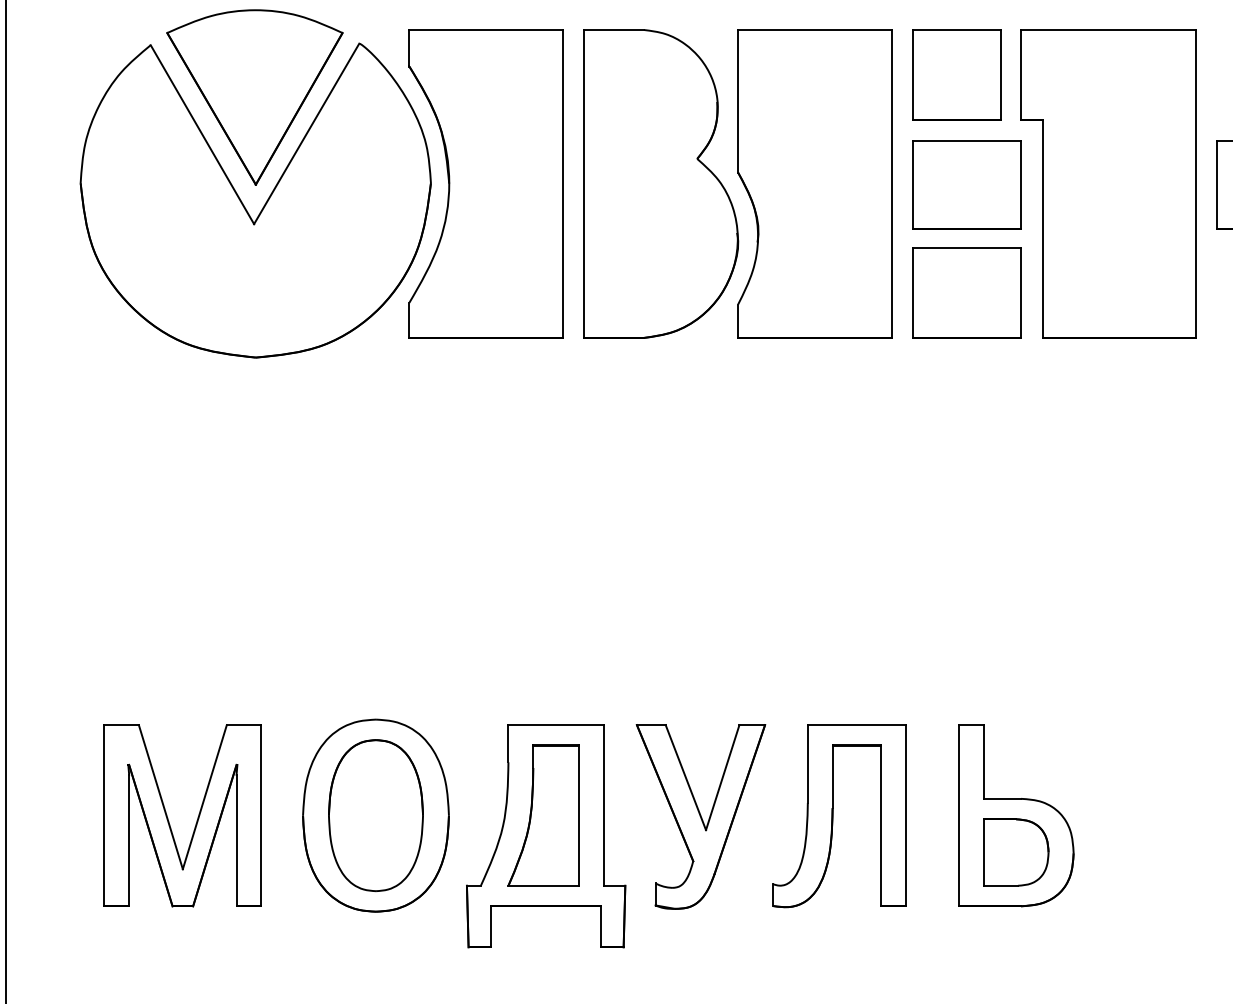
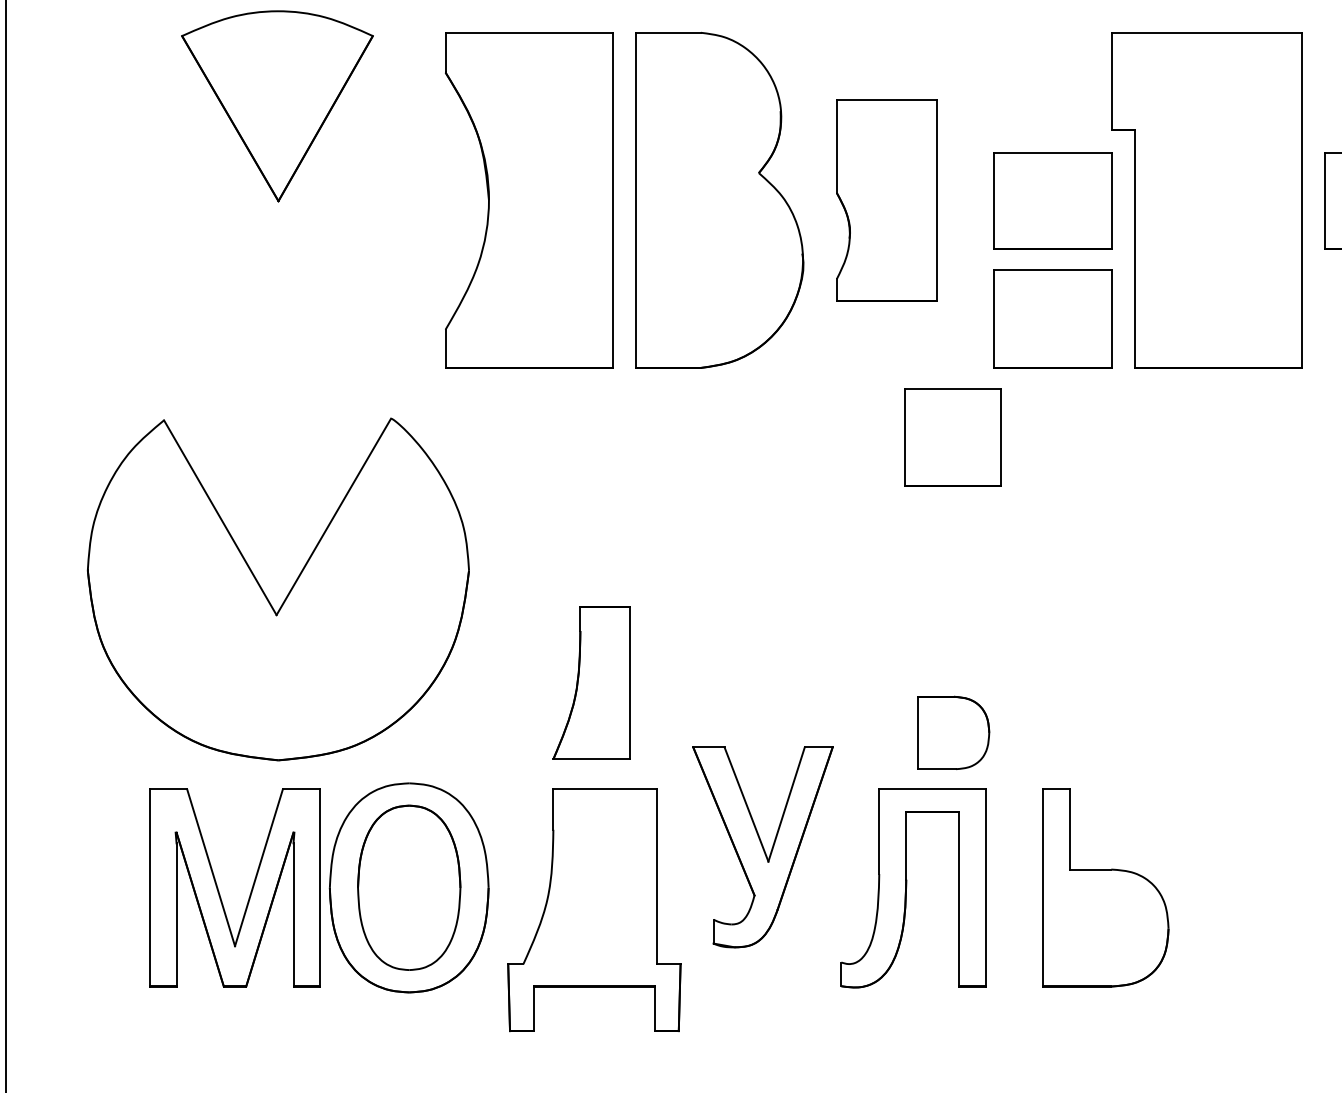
part: (956, 74) -> (952, 437), moved
part: (814, 184) -> (886, 200), size x0.6
part: (263, 206) -> (286, 595), moved
part: (543, 815) -> (591, 682), moved
part: (700, 817) -> (762, 847), moved
part: (168, 818) -> (219, 891), moved
part: (1015, 852) -> (953, 732), moved

